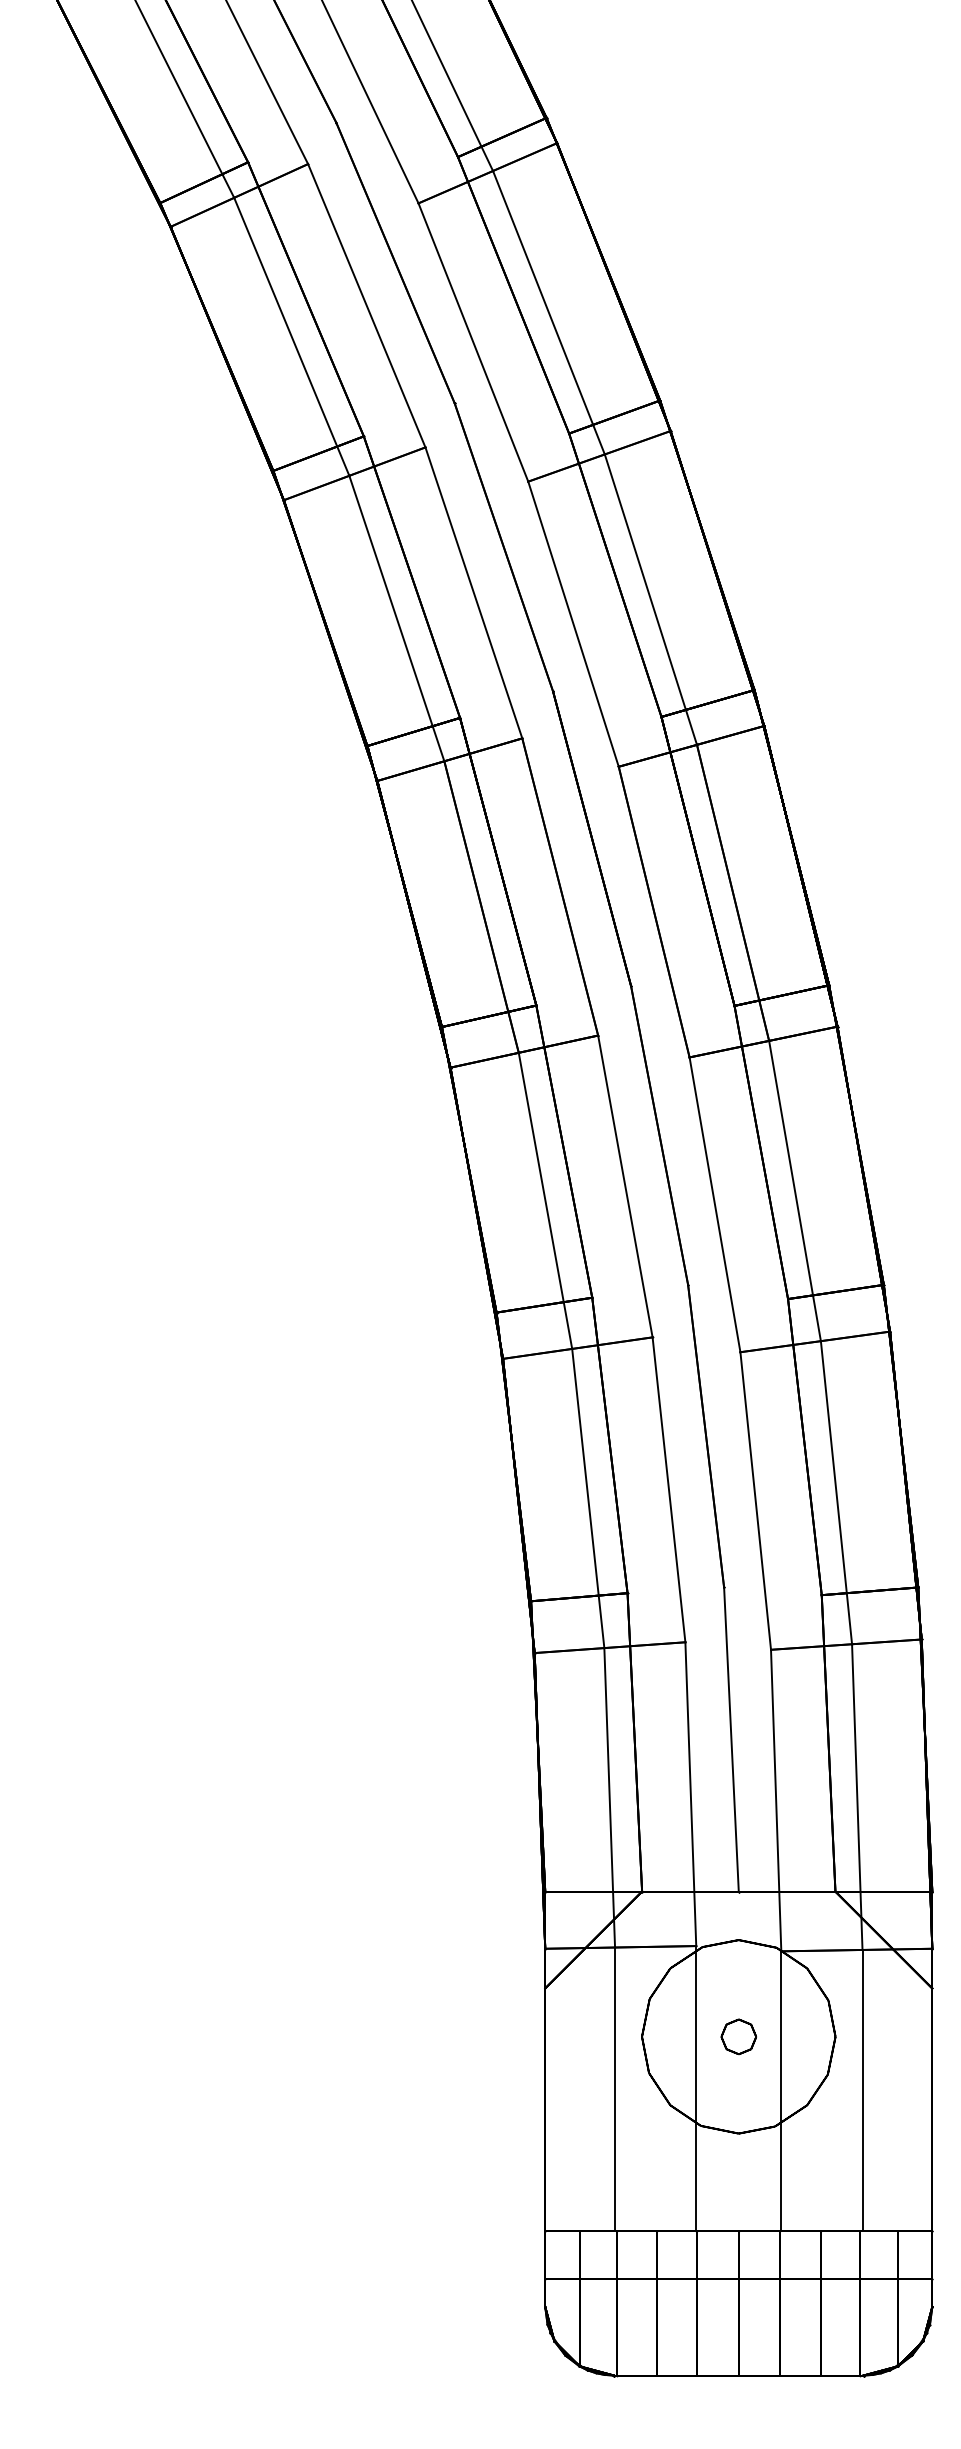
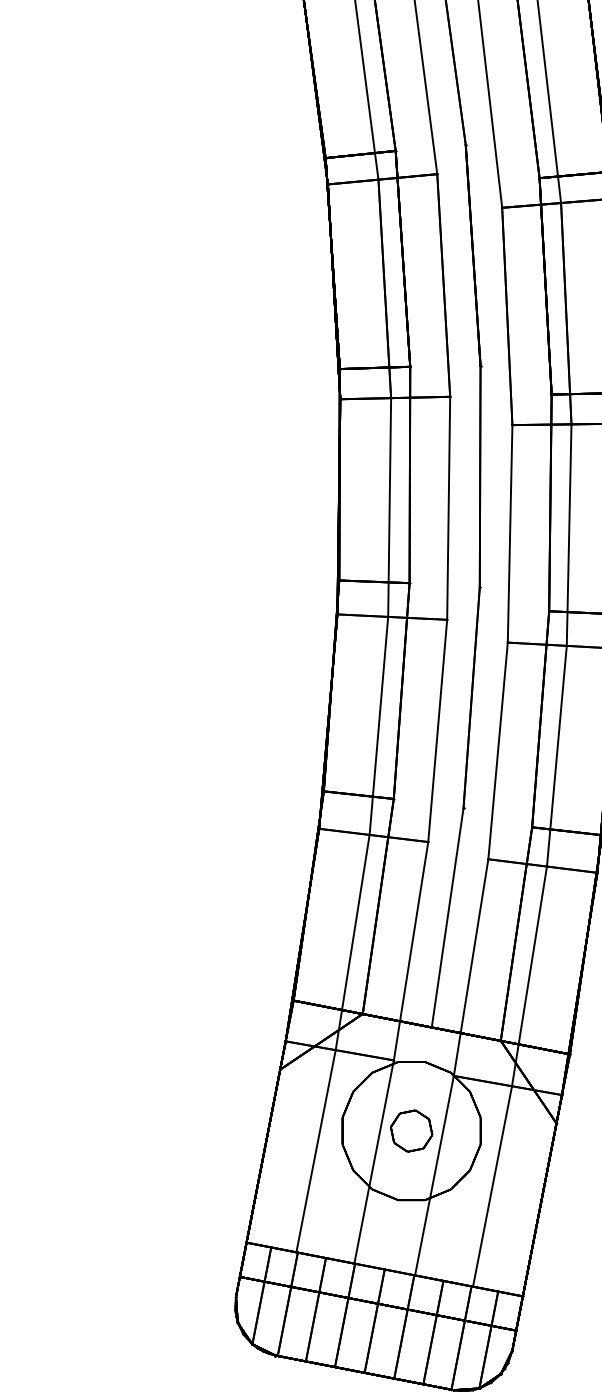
part: (738, 2036) -> (411, 1130), size x1.67

